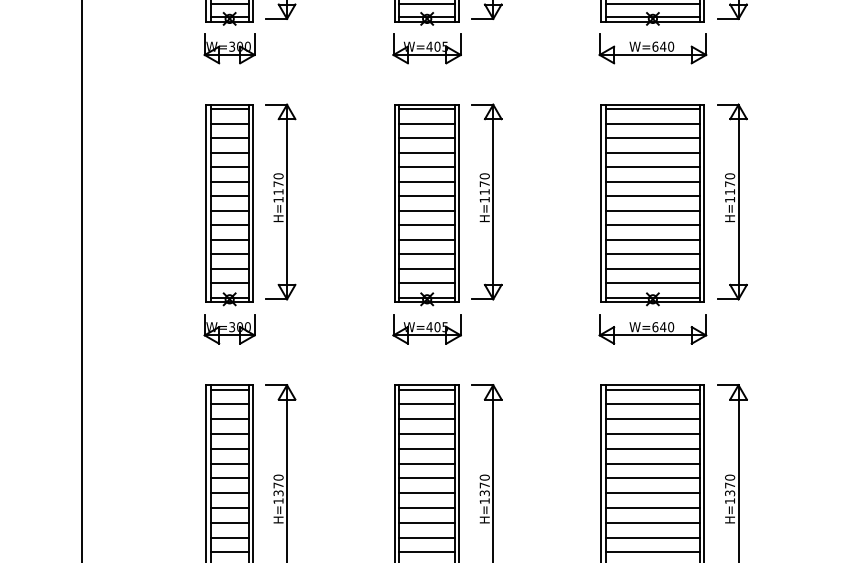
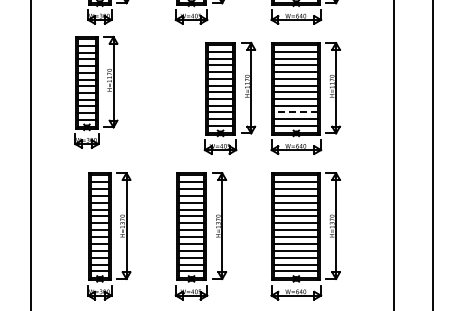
part: (250, 222) -> (96, 91), moved
part: (446, 224) -> (229, 98), moved
line: (653, 254) -> (296, 112), solid -> dashed

